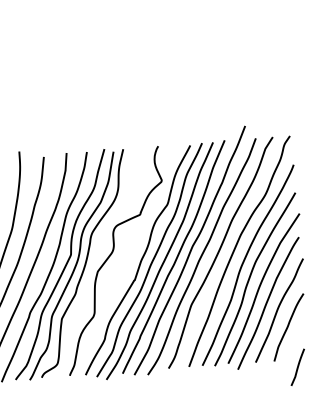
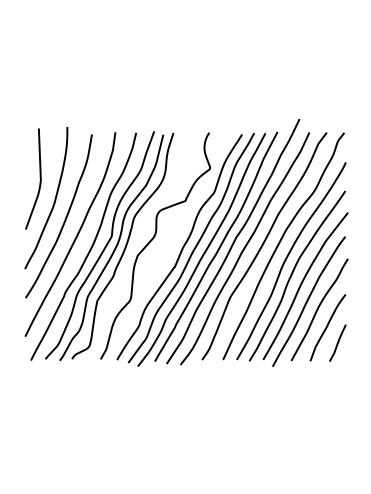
line: (297, 366) -> (337, 342), moved

